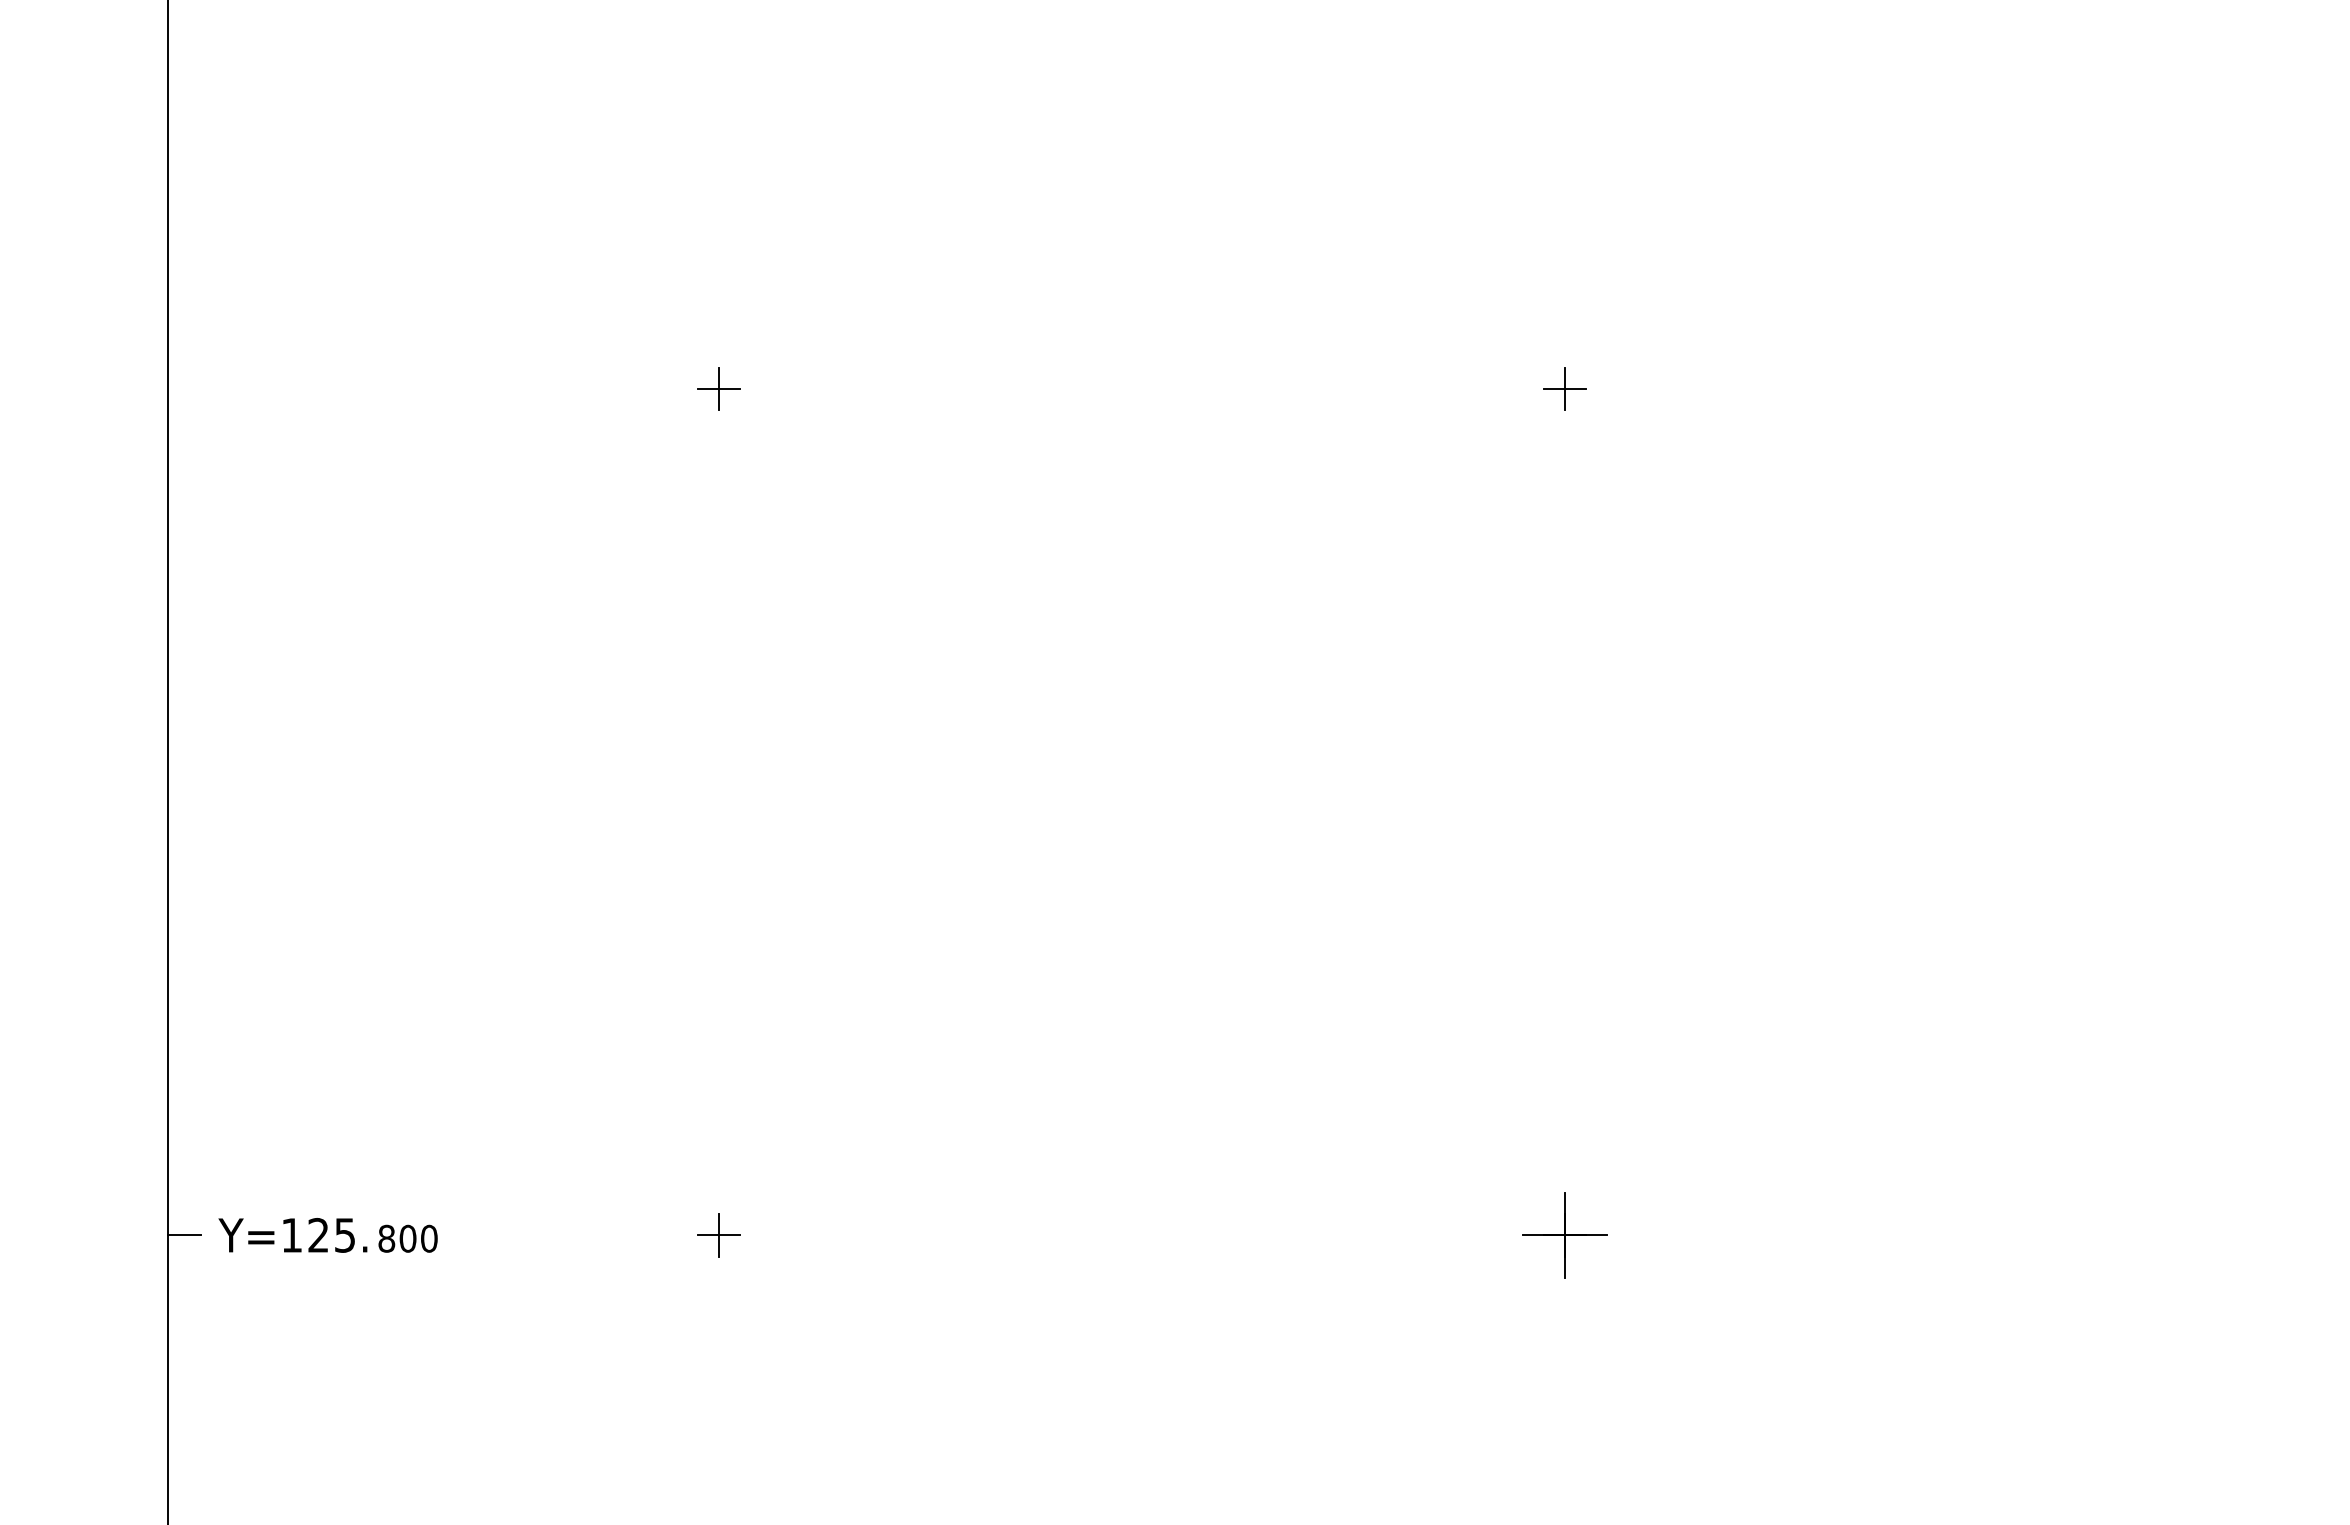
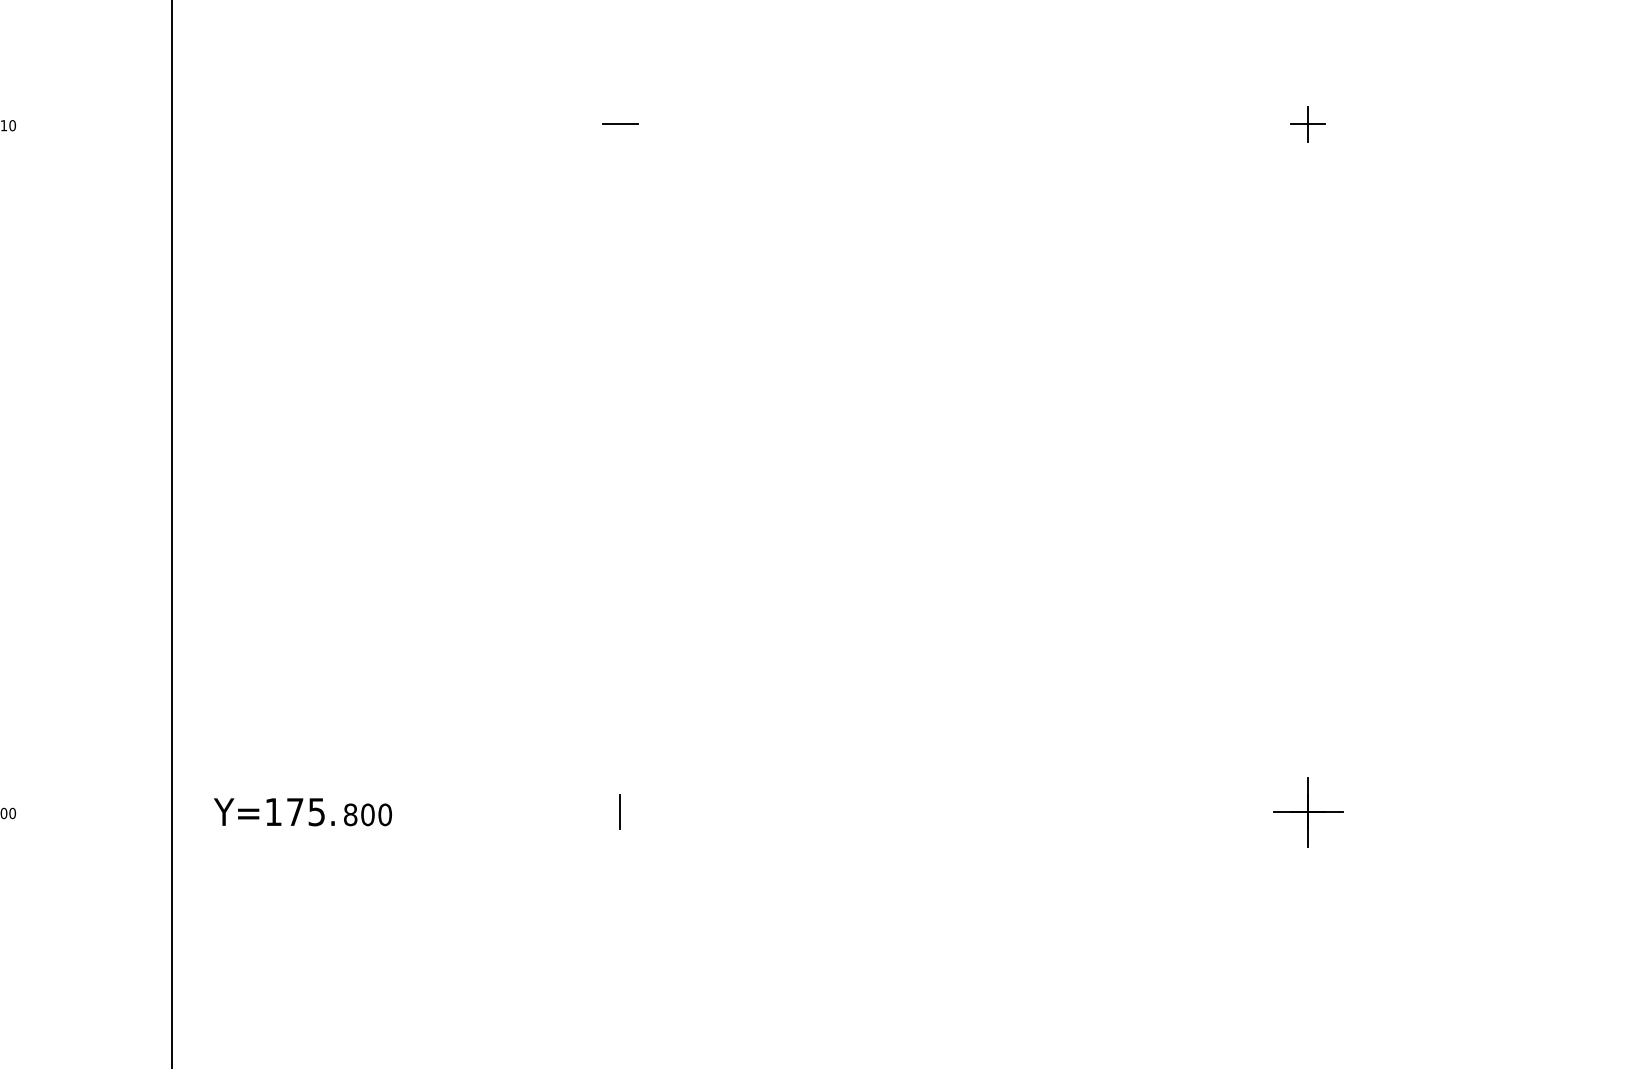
line: (718, 388) -> (620, 123), removed
text: (318, 1234) -> (295, 811), Y=125. -> Y=175.
line: (184, 1235) -> (186, 812), removed
line: (718, 1235) -> (620, 812), removed

